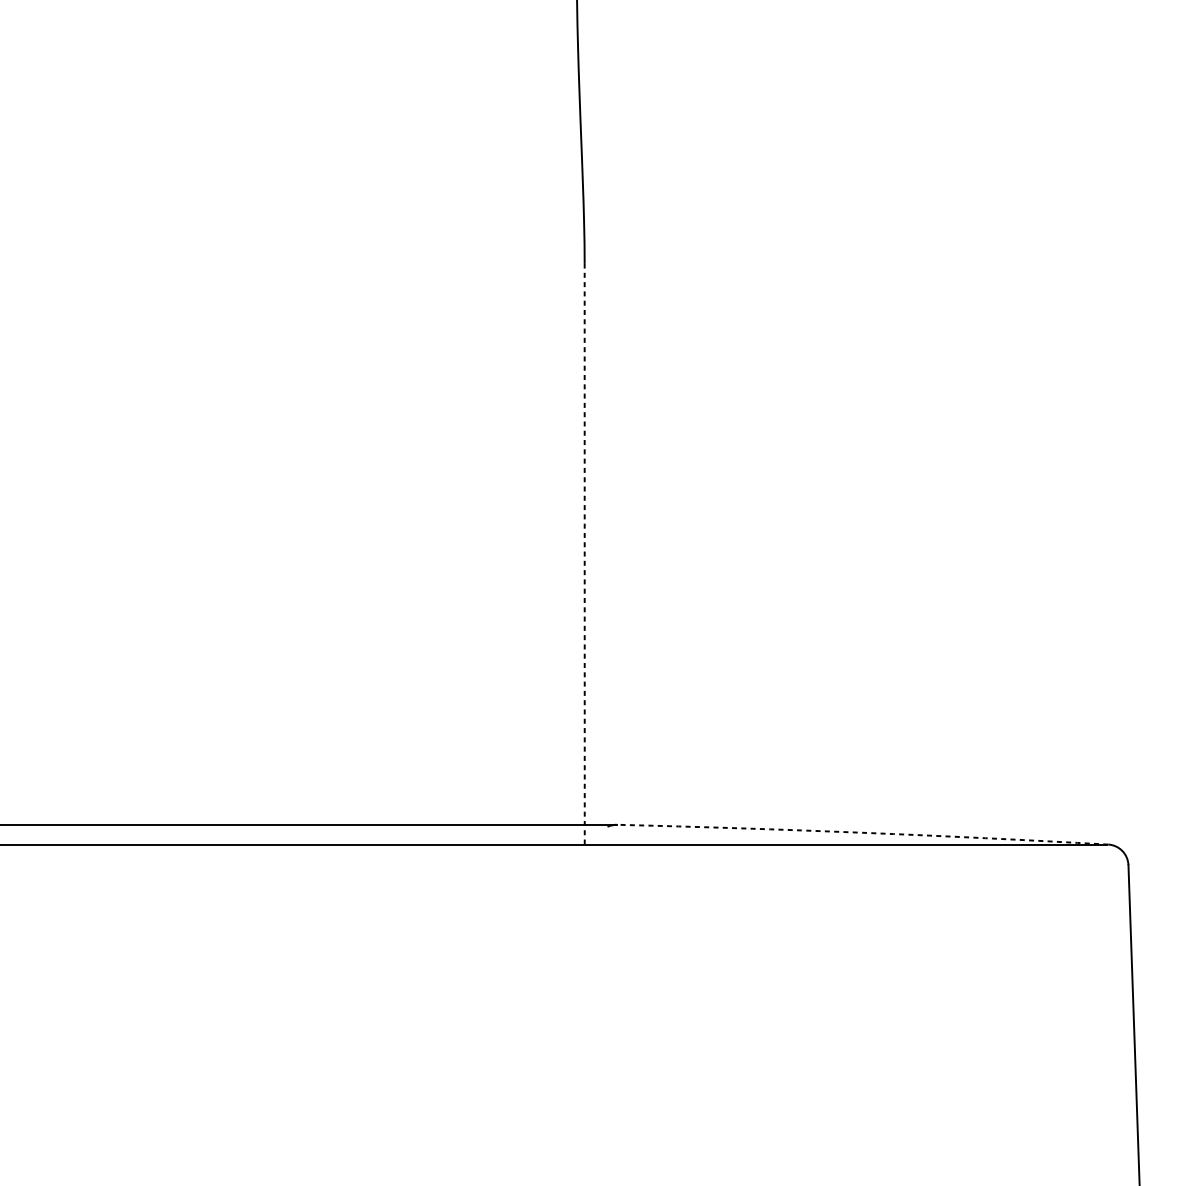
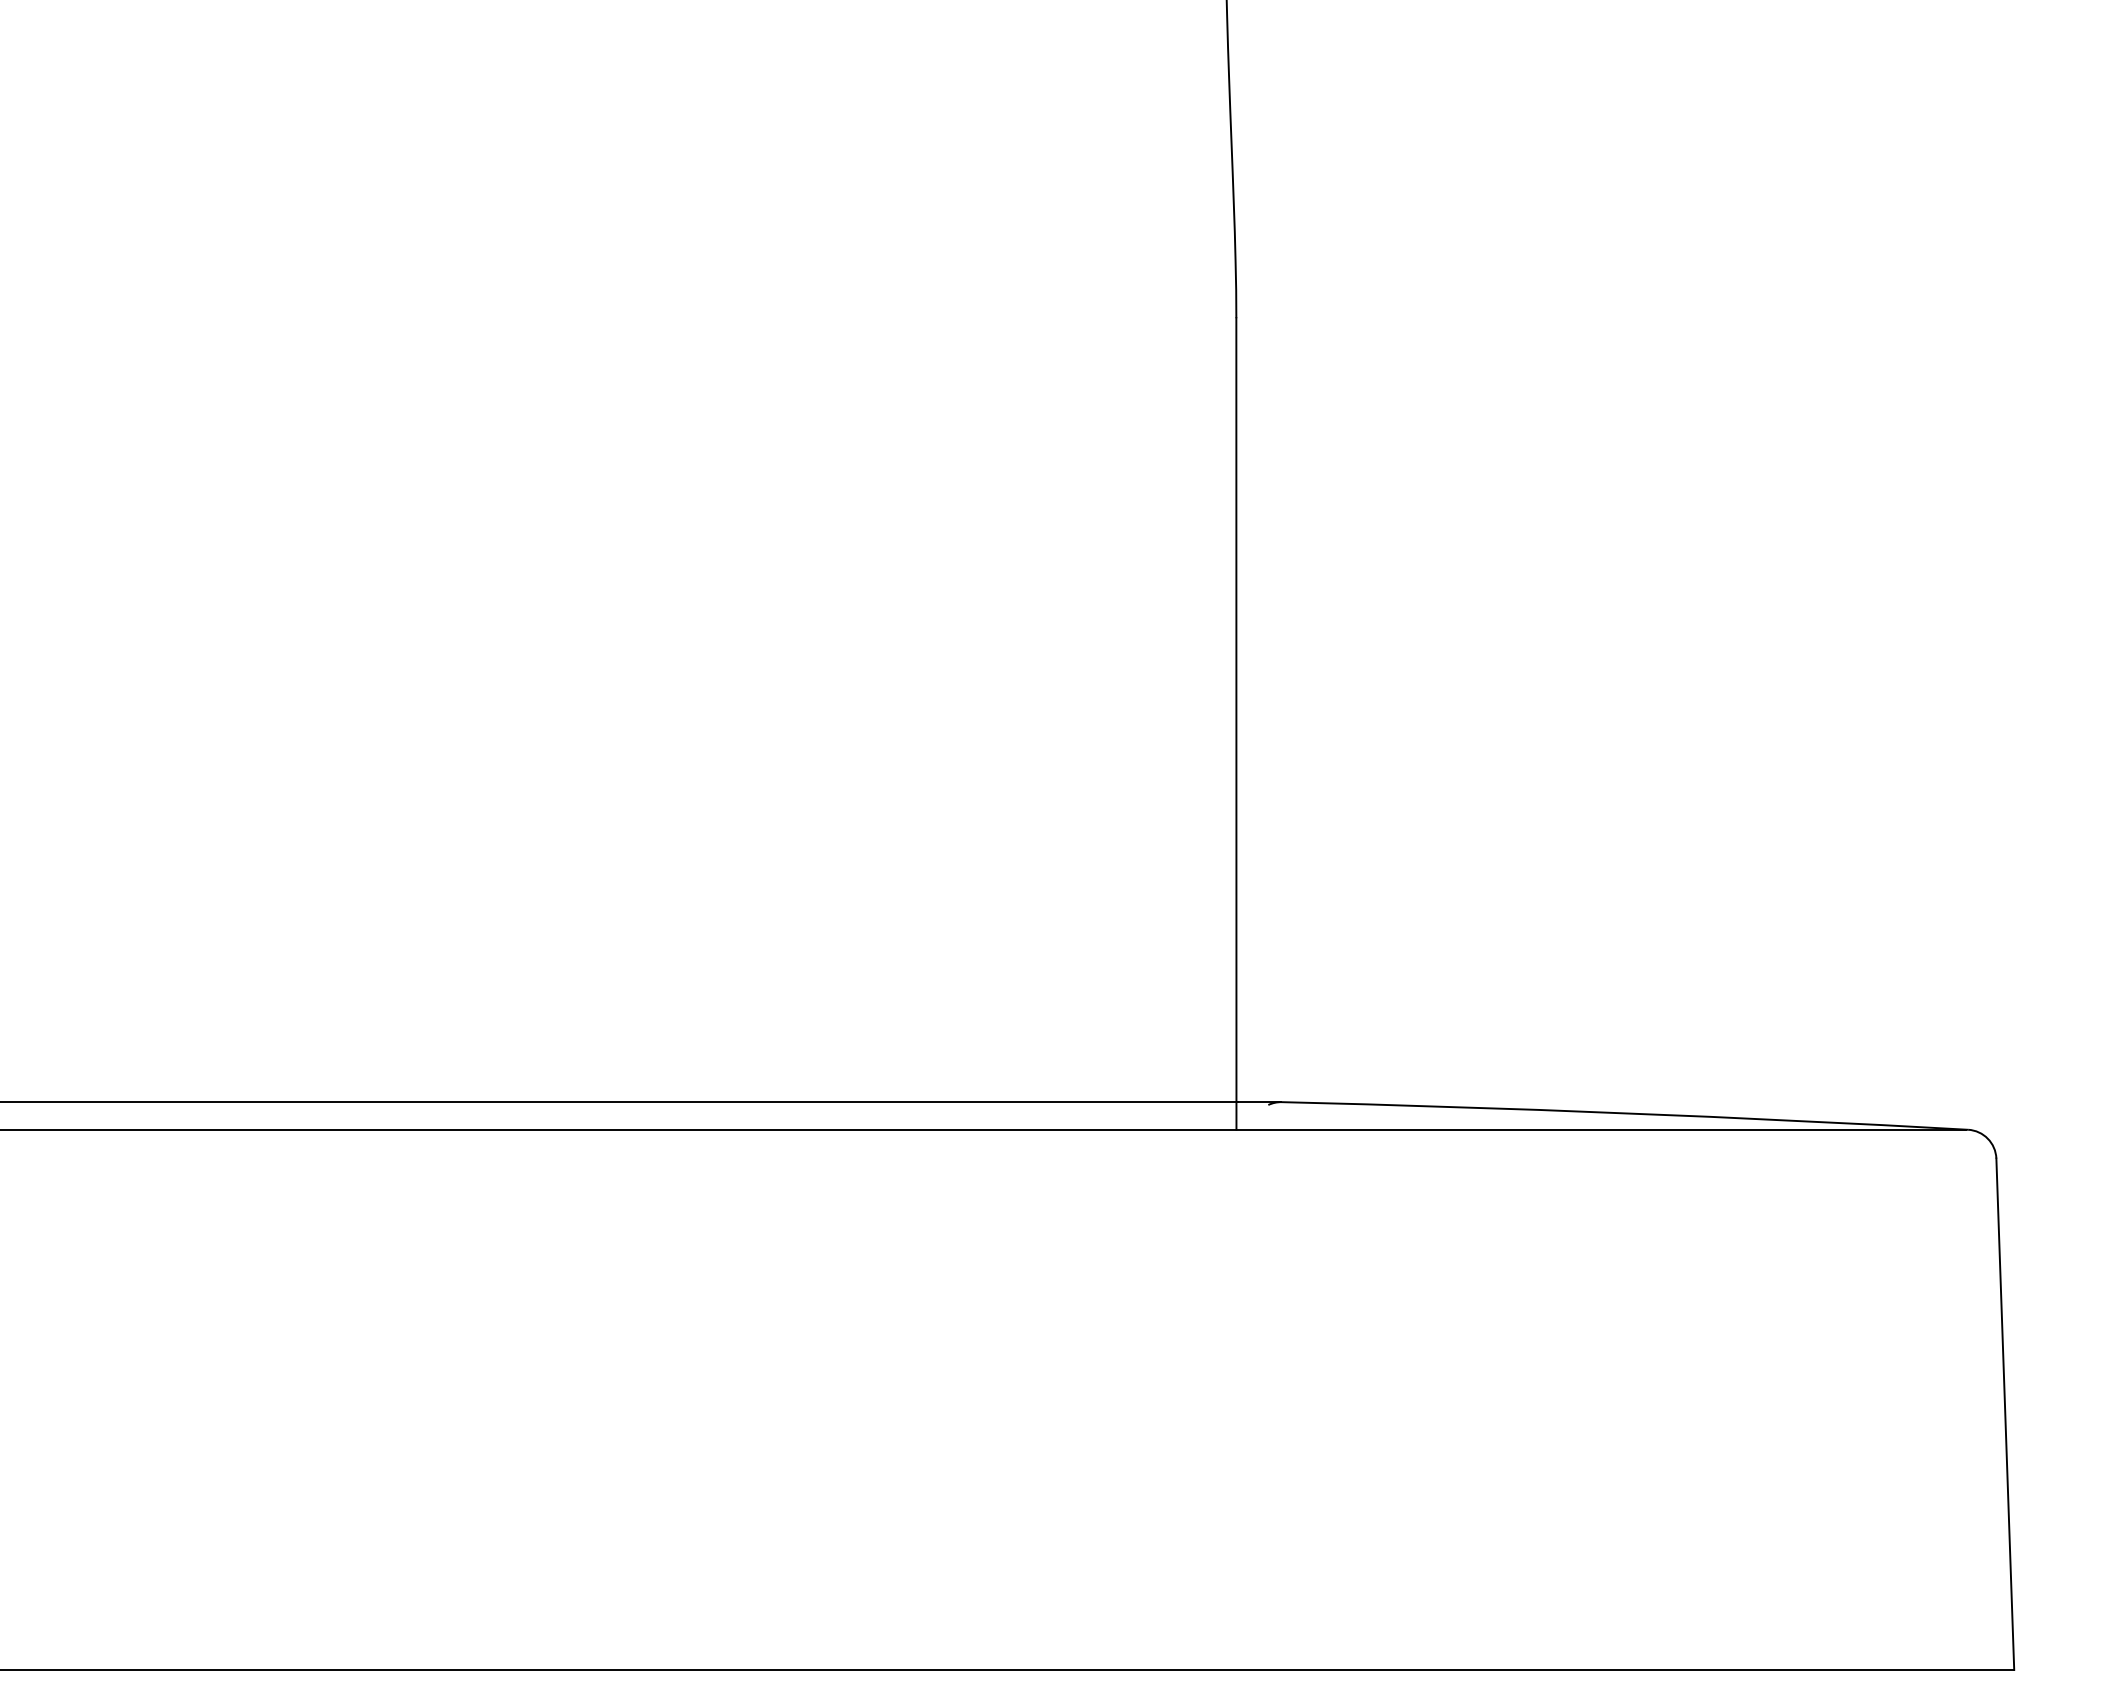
line: (584, 553) -> (1236, 723), dashed -> solid
arc: (863, 832) -> (1625, 1113), dashed -> solid

